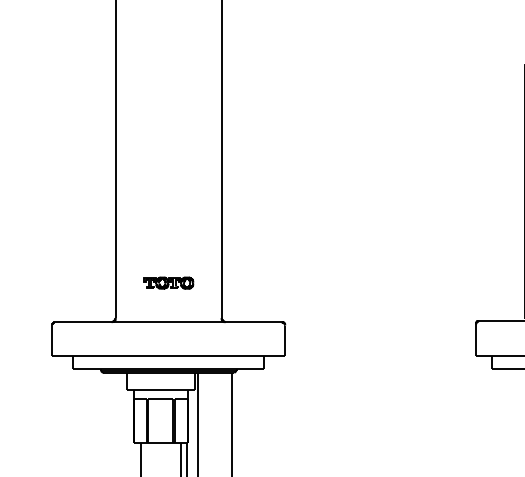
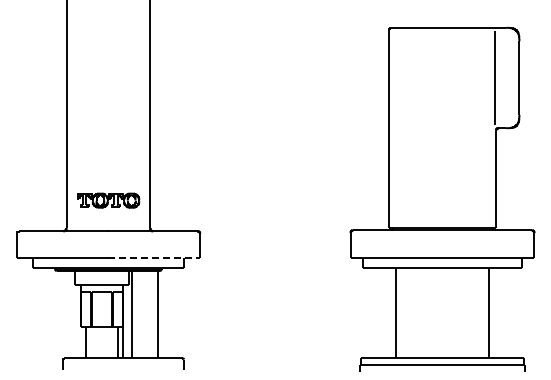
part: (168, 283) -> (108, 200), size x1.6
line: (227, 356) -> (154, 258), solid -> dashed

